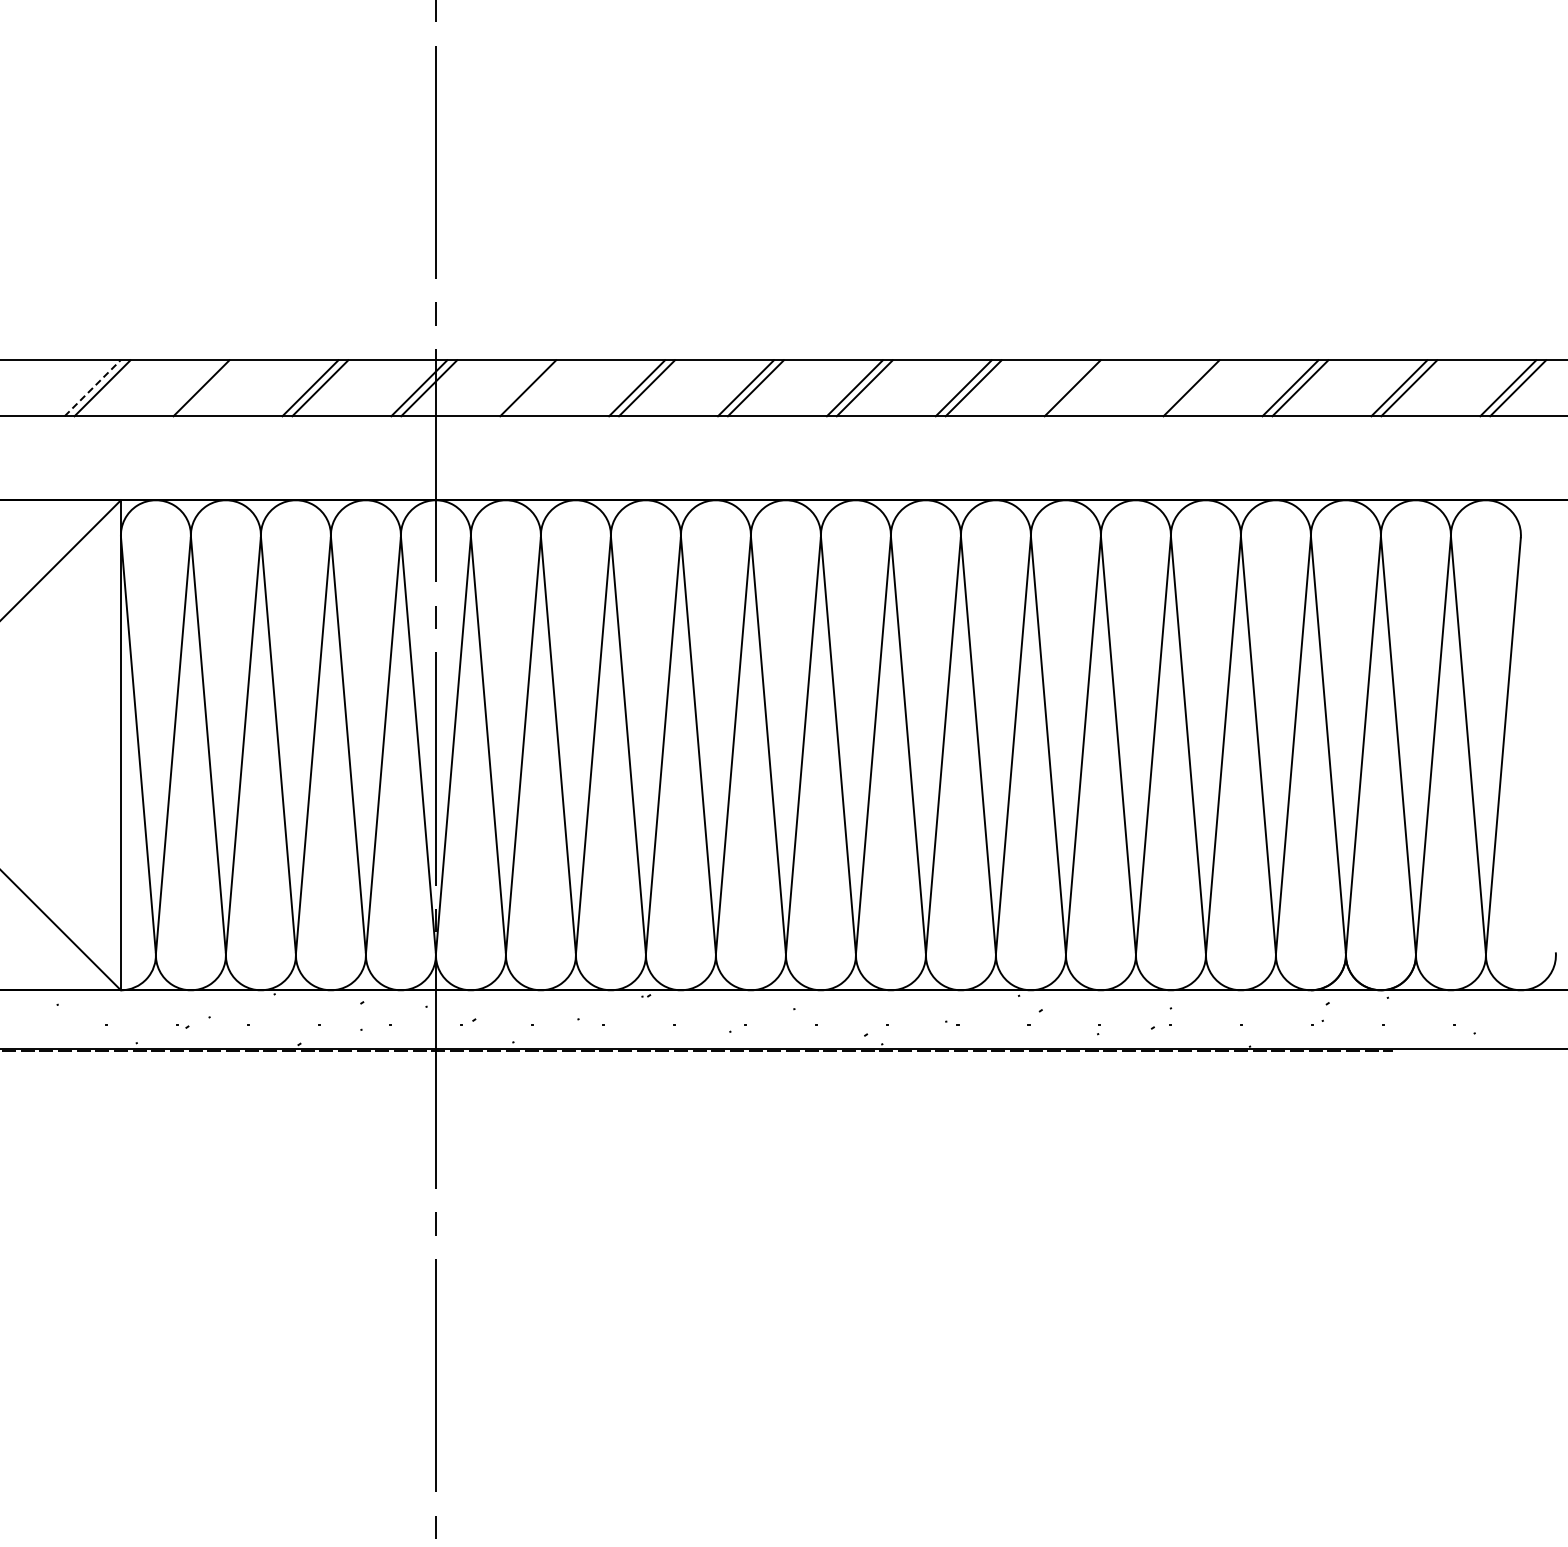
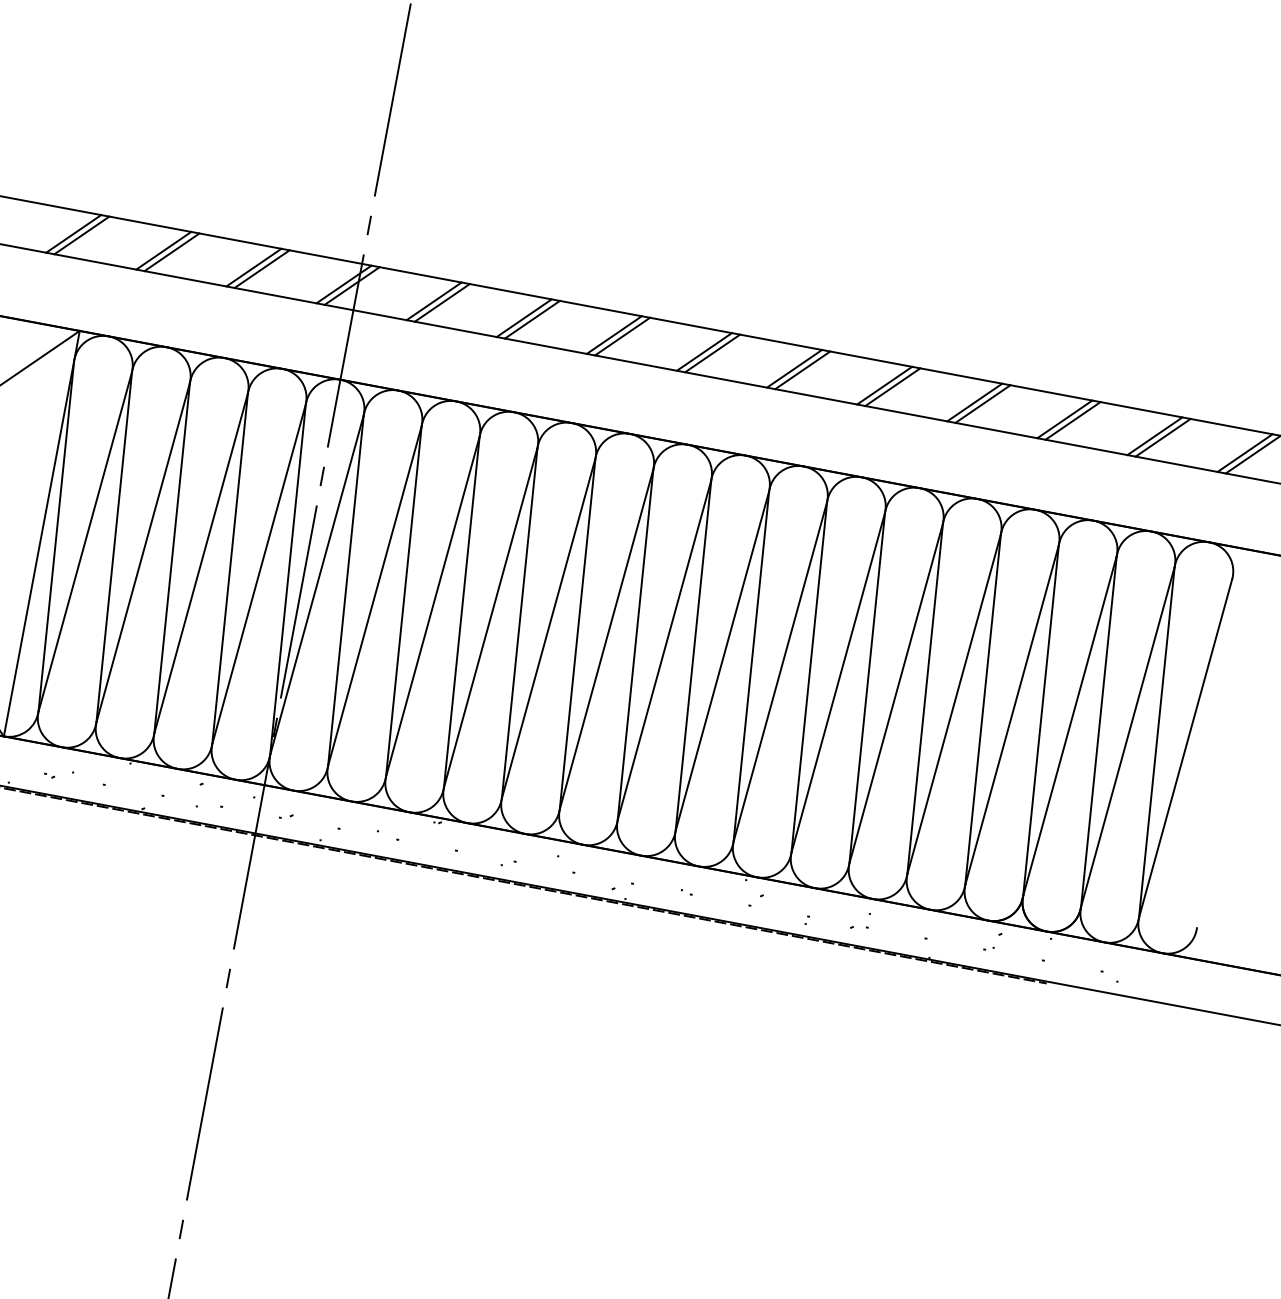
line: (92, 388) -> (73, 234), dashed -> solid
line: (211, 388) -> (172, 252), added
line: (538, 388) -> (442, 303), added
line: (1082, 388) -> (892, 387), added
line: (1181, 388) -> (974, 402), added

